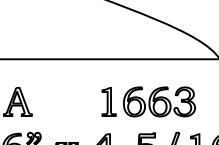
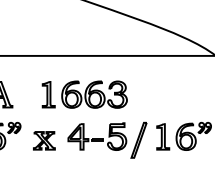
part: (148, 101) -> (84, 94), moved

